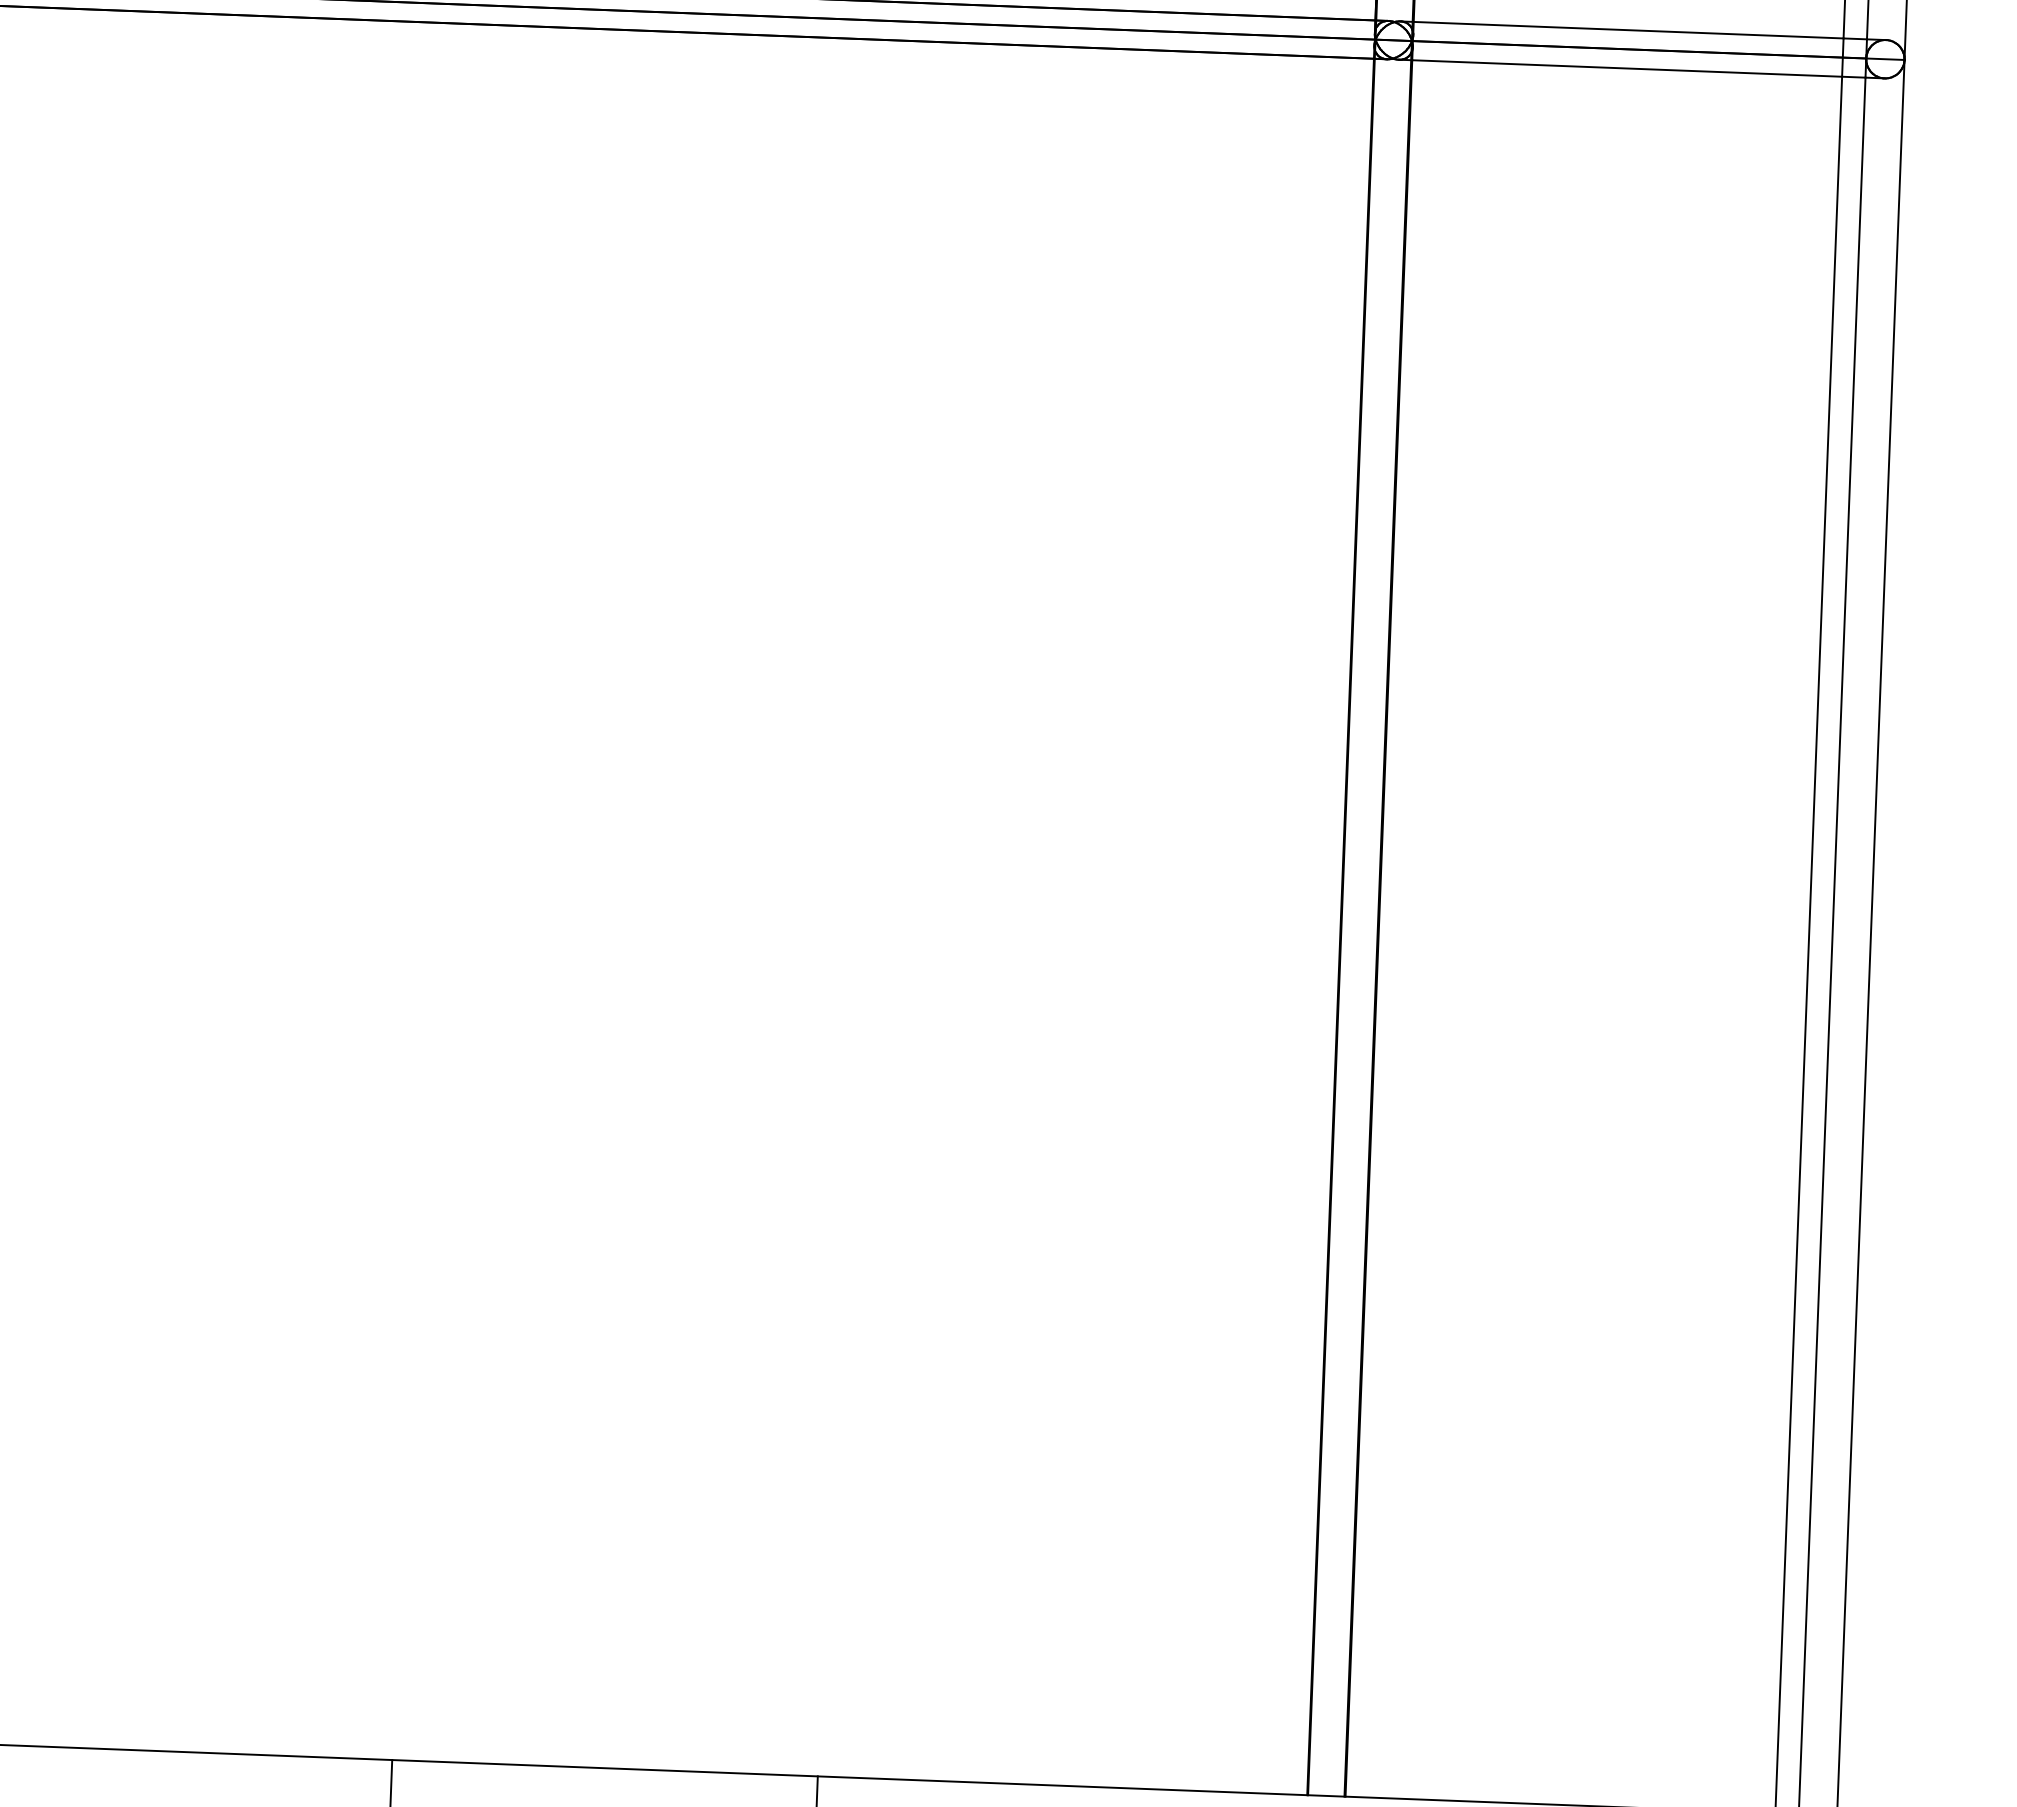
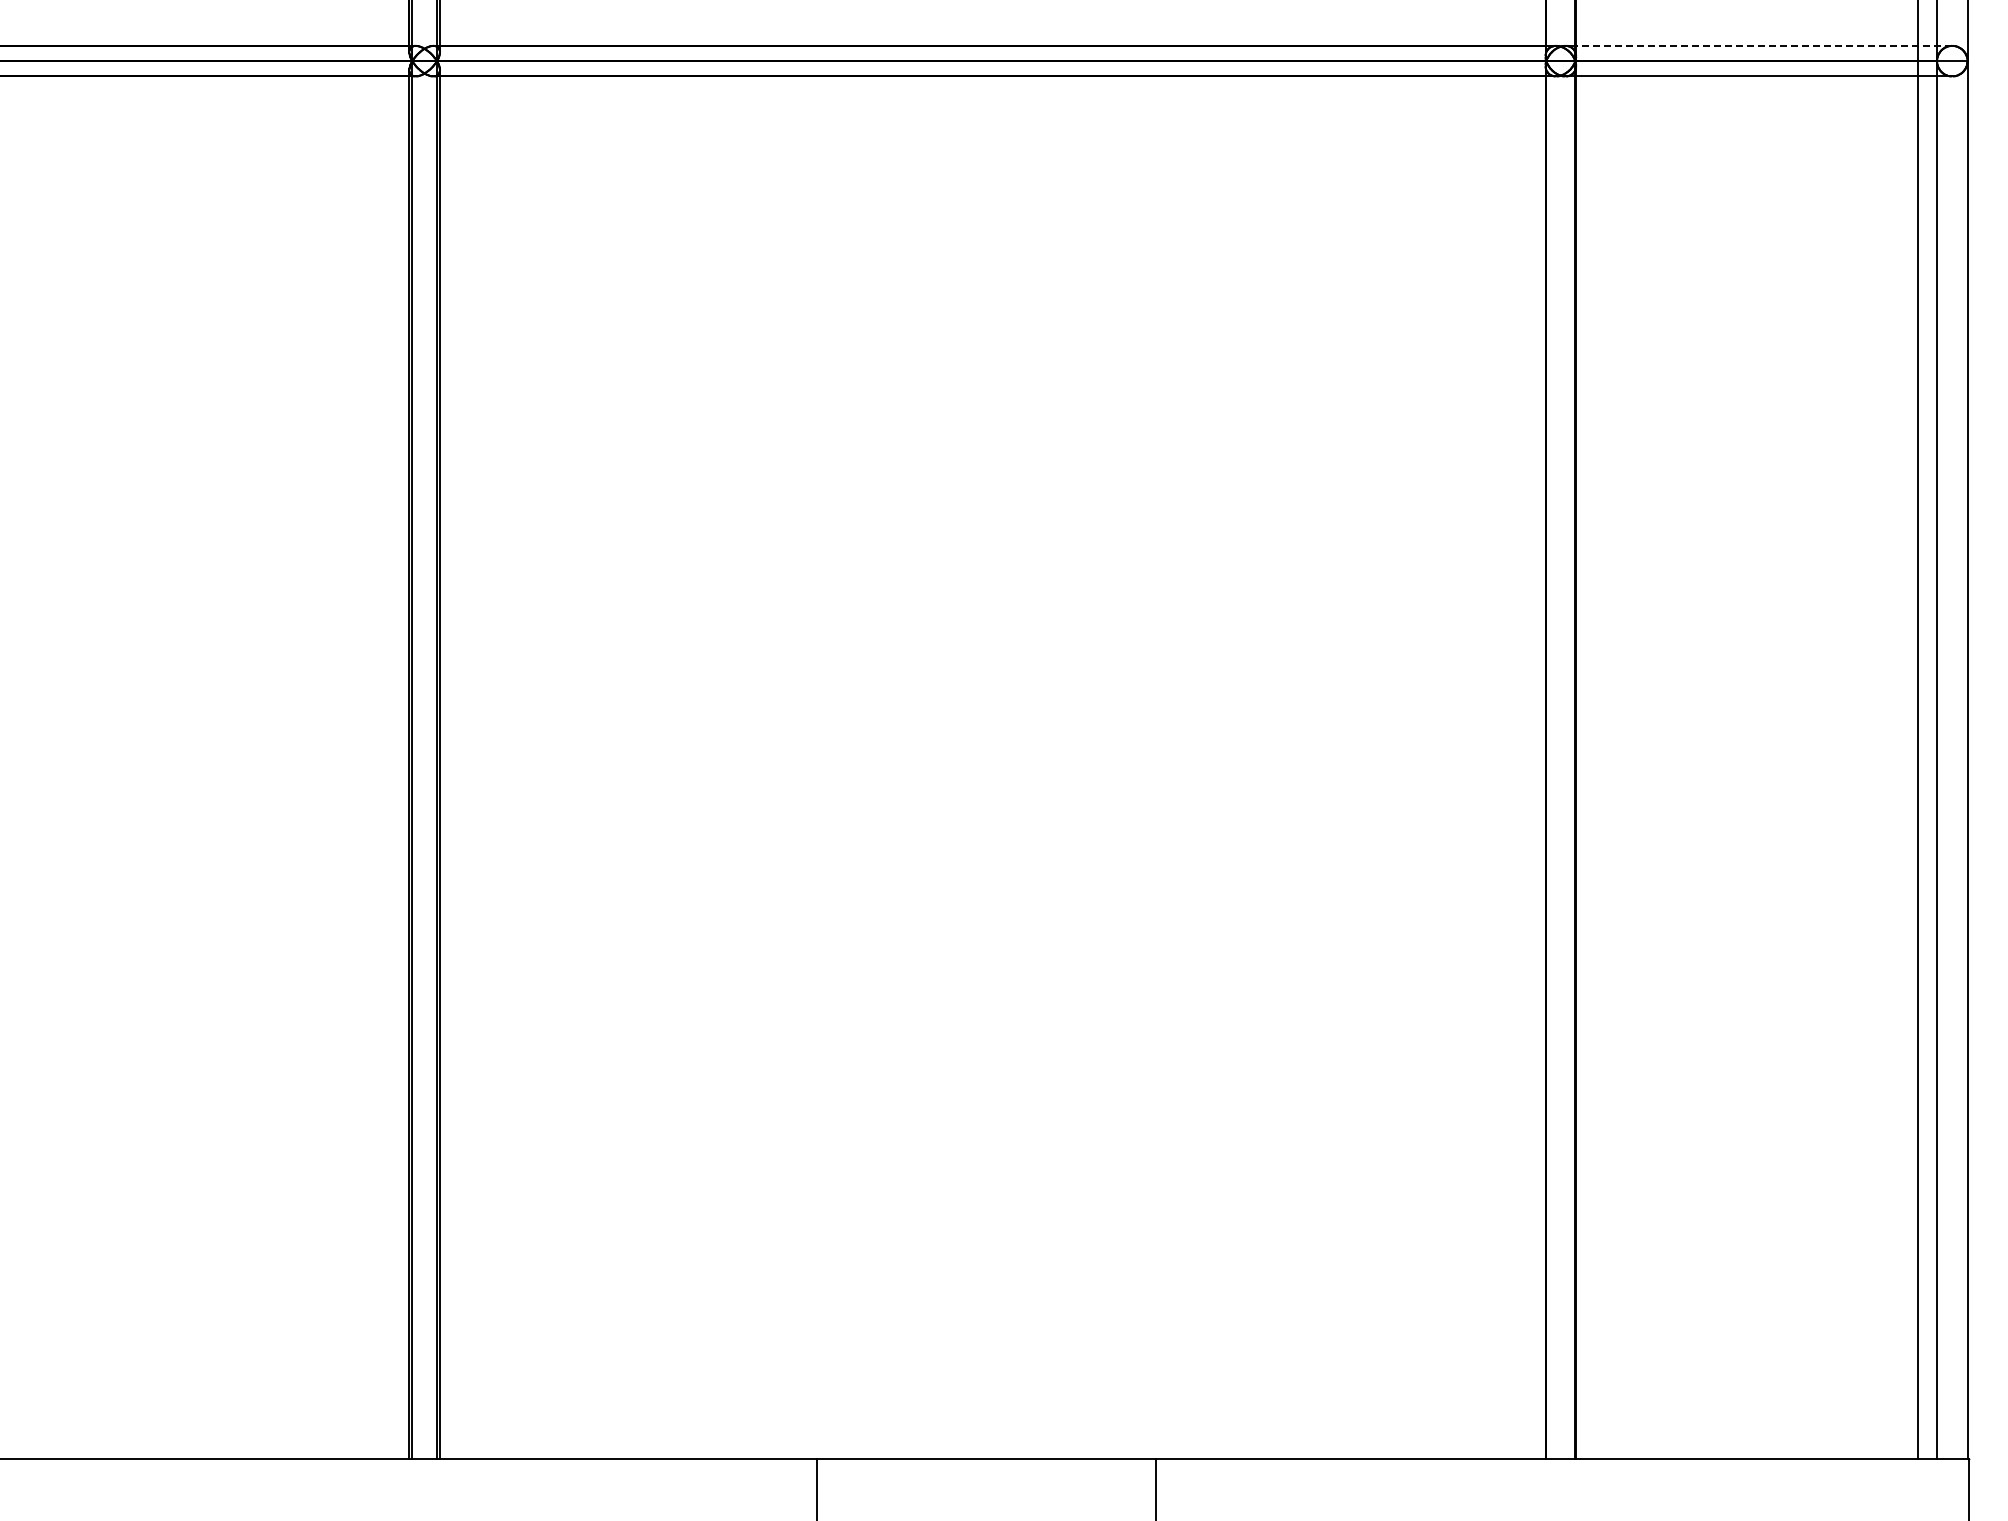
line: (1649, 30) -> (1763, 45), solid -> dashed

